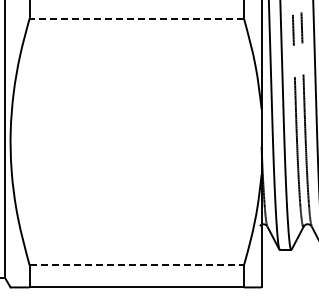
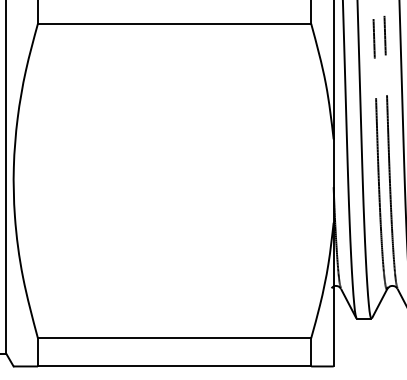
line: (136, 18) -> (174, 23), dashed -> solid
line: (137, 265) -> (175, 338), dashed -> solid

